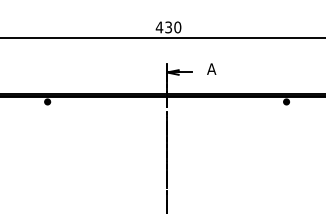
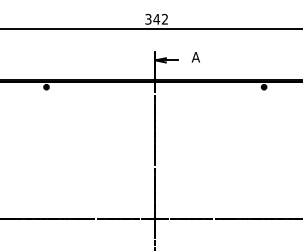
text: (168, 26) -> (156, 18), 430 -> 342

